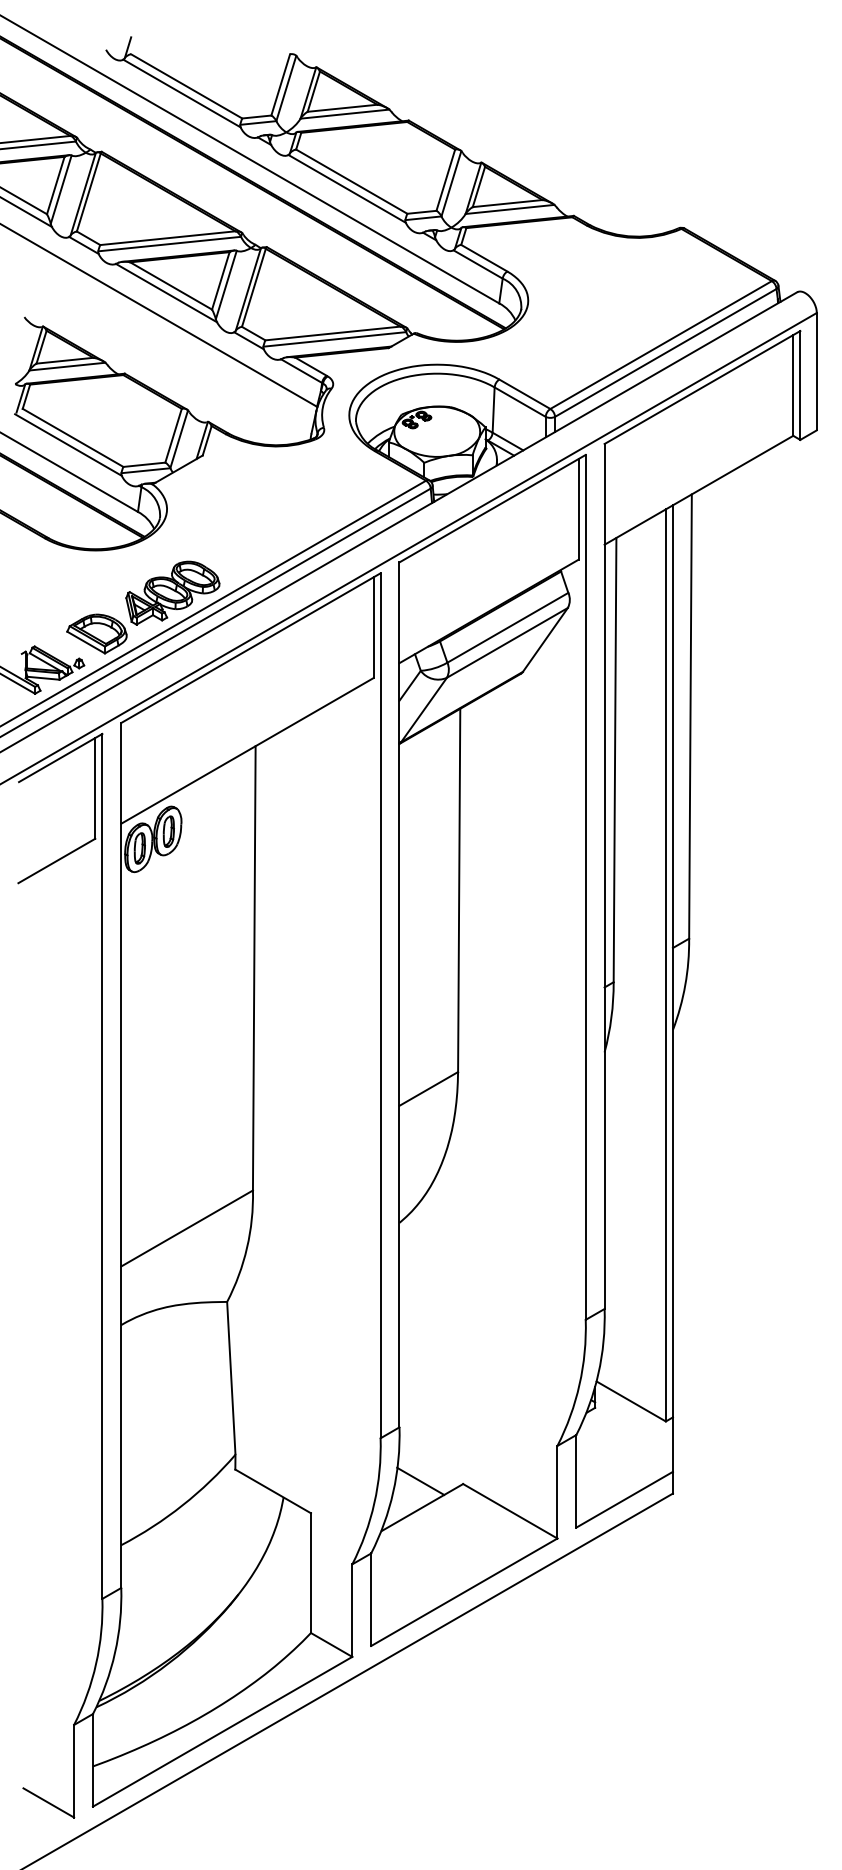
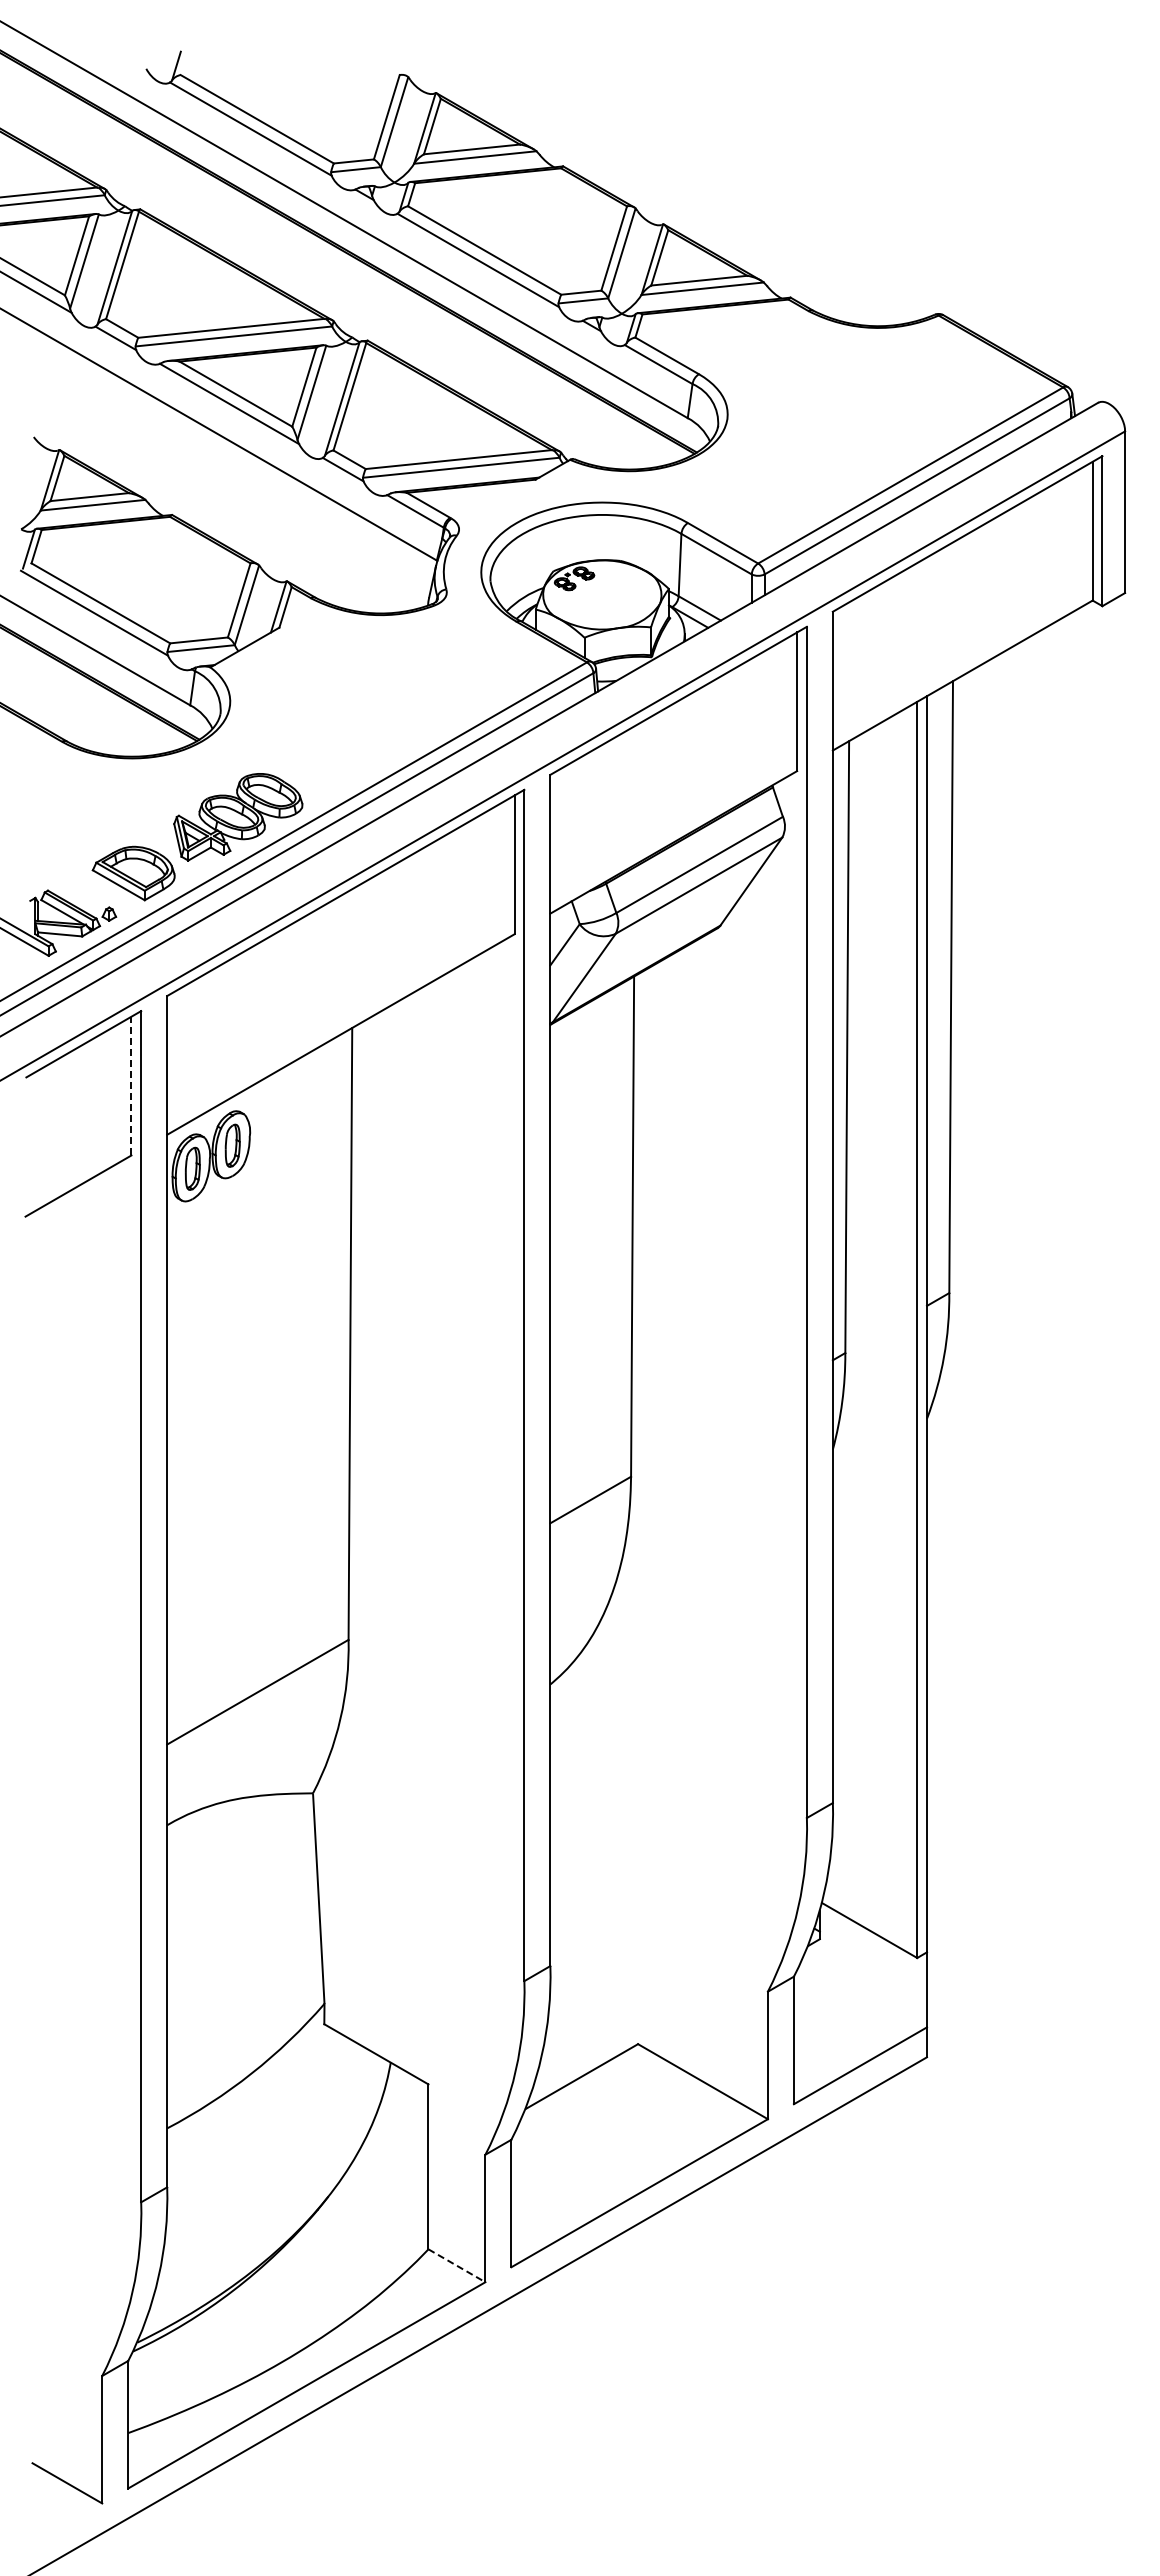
line: (95, 787) -> (131, 1085), solid -> dashed
line: (420, 1481) -> (579, 2040), removed
line: (331, 1644) -> (456, 2265), solid -> dashed

